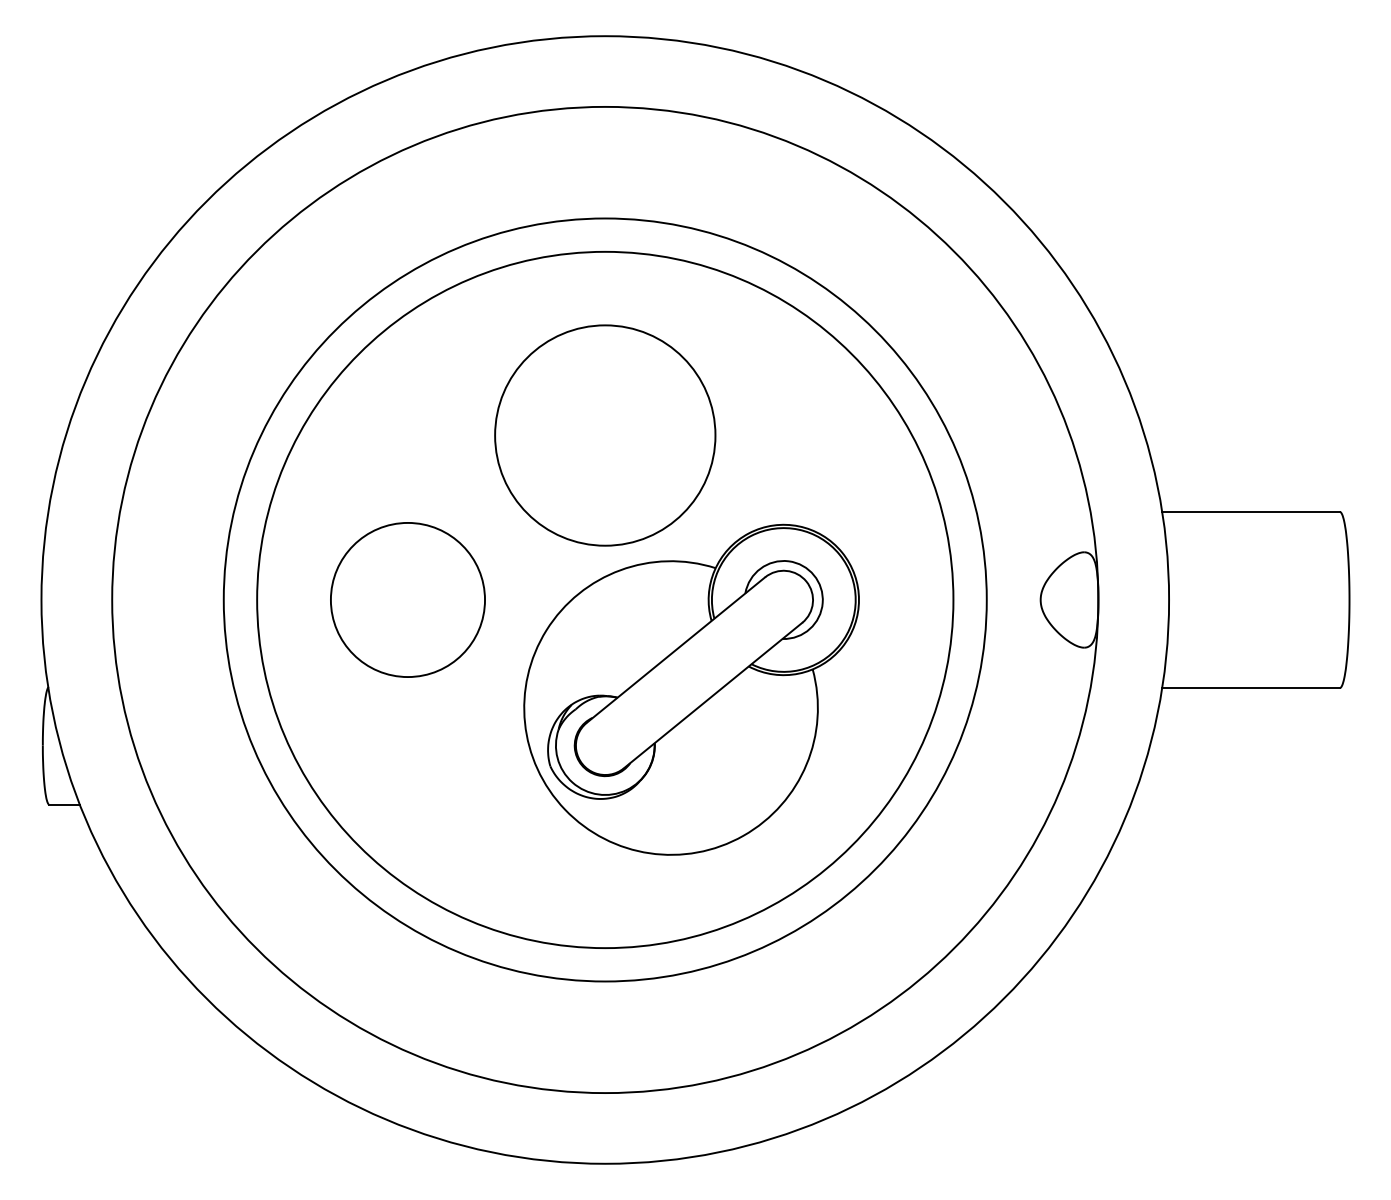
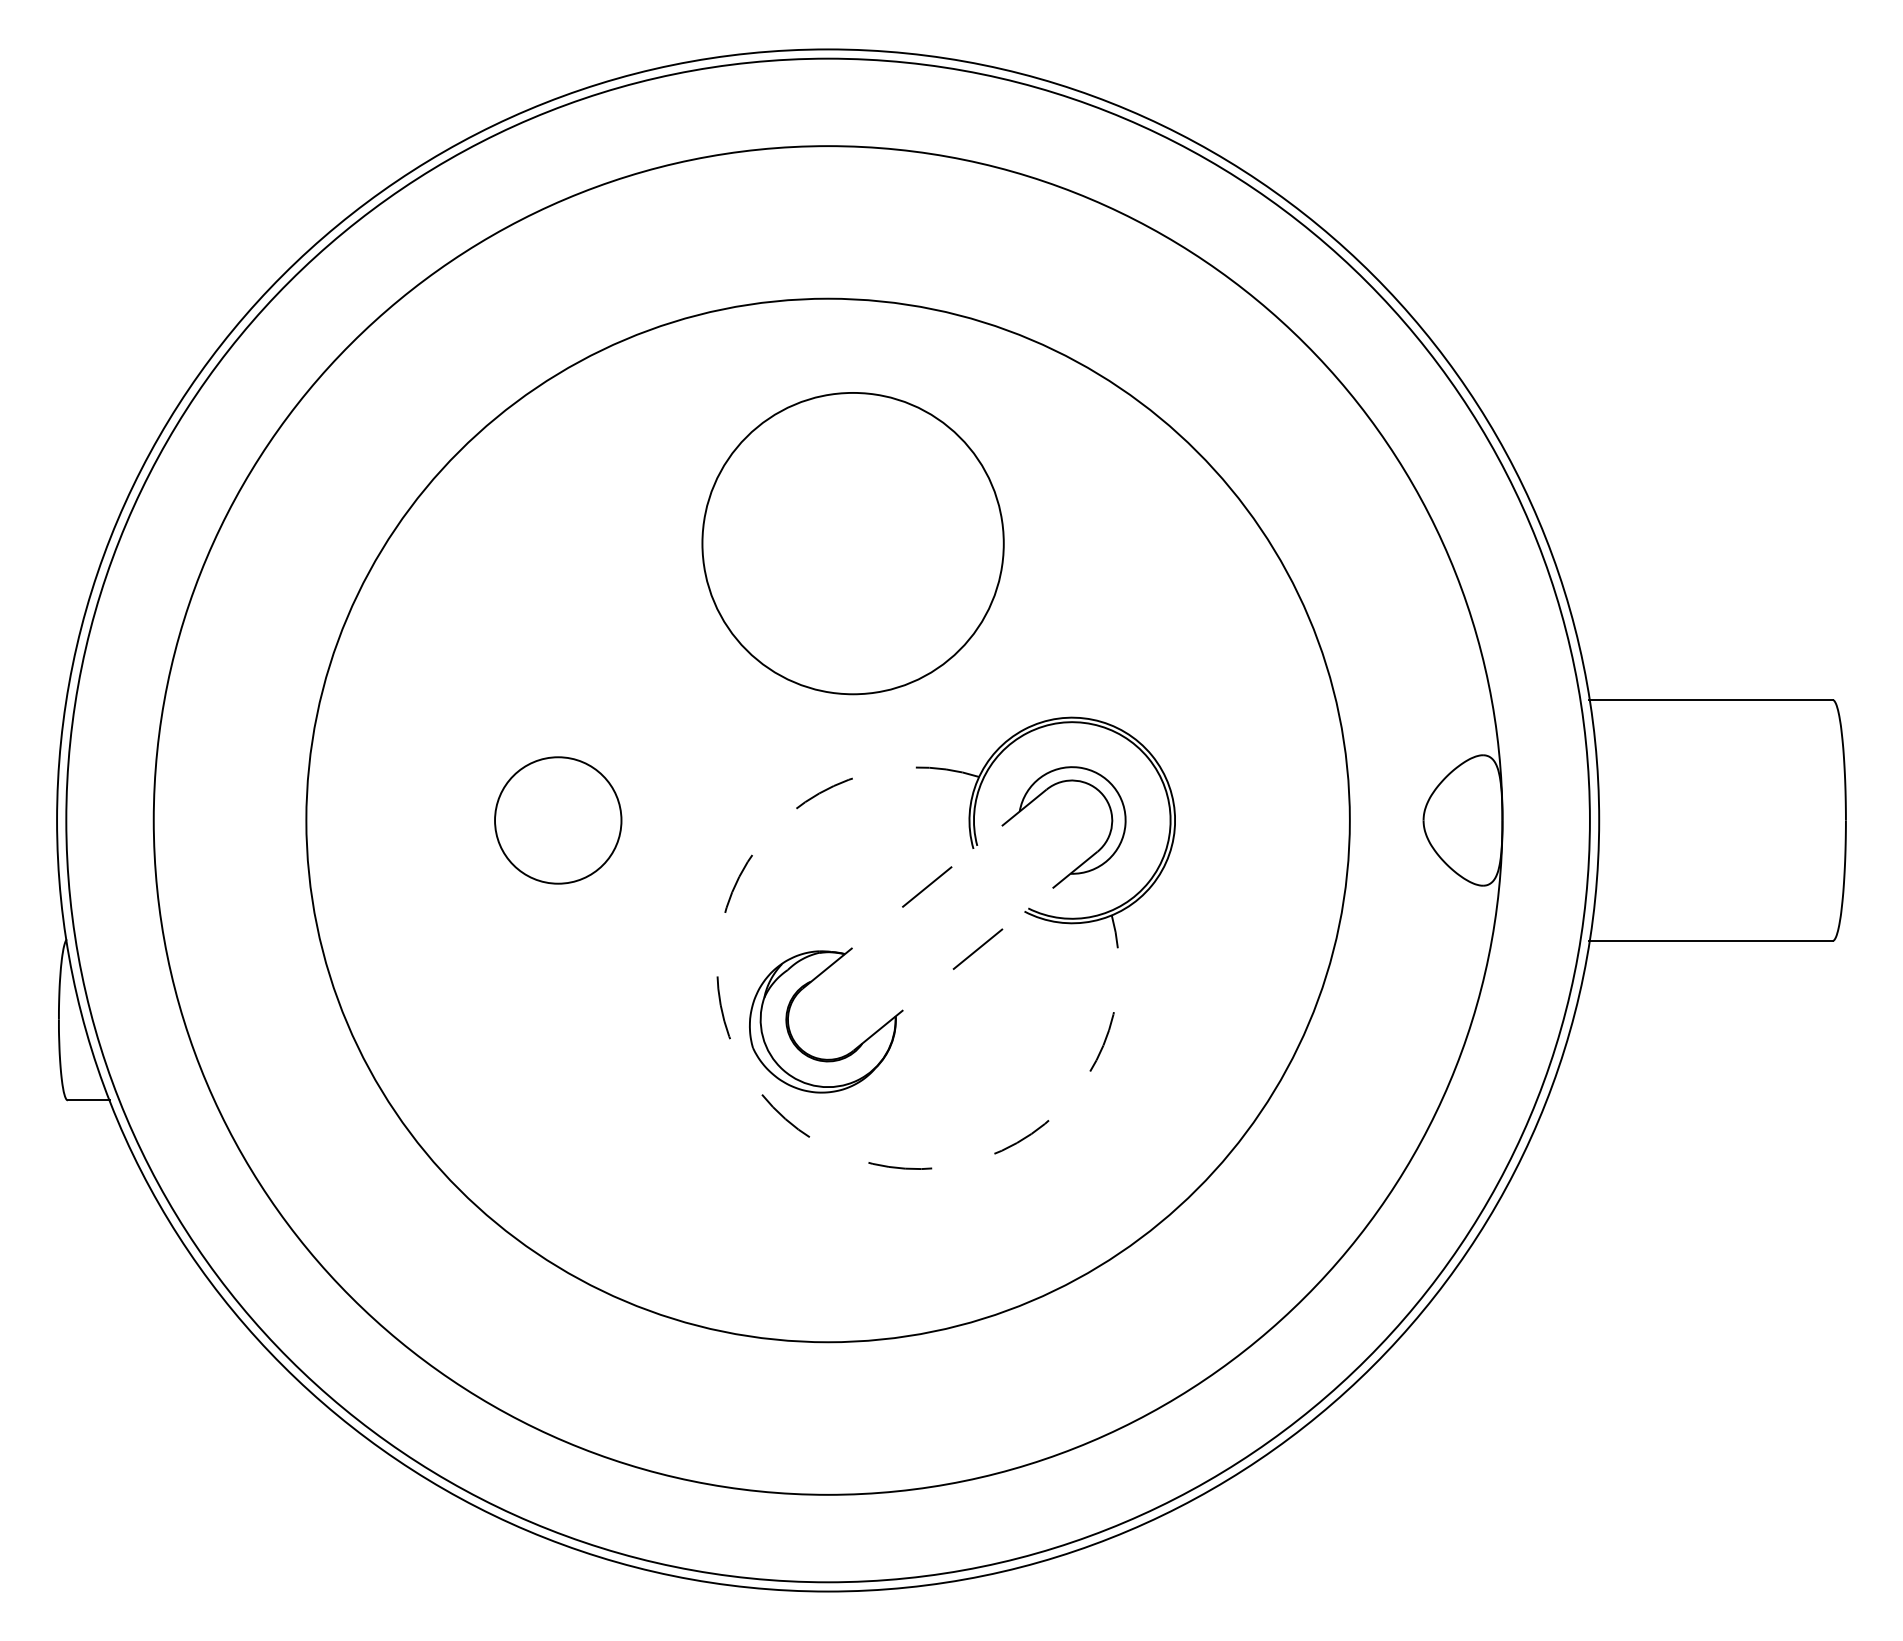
circle: (604, 435) -> (852, 543), moved
circle: (407, 600) -> (557, 820), size x0.6
circle: (605, 600) -> (828, 820), size x1.6
line: (676, 649) -> (925, 888), solid -> dashed
line: (713, 695) -> (975, 950), solid -> dashed
arc: (565, 809) -> (773, 1107), solid -> dashed

